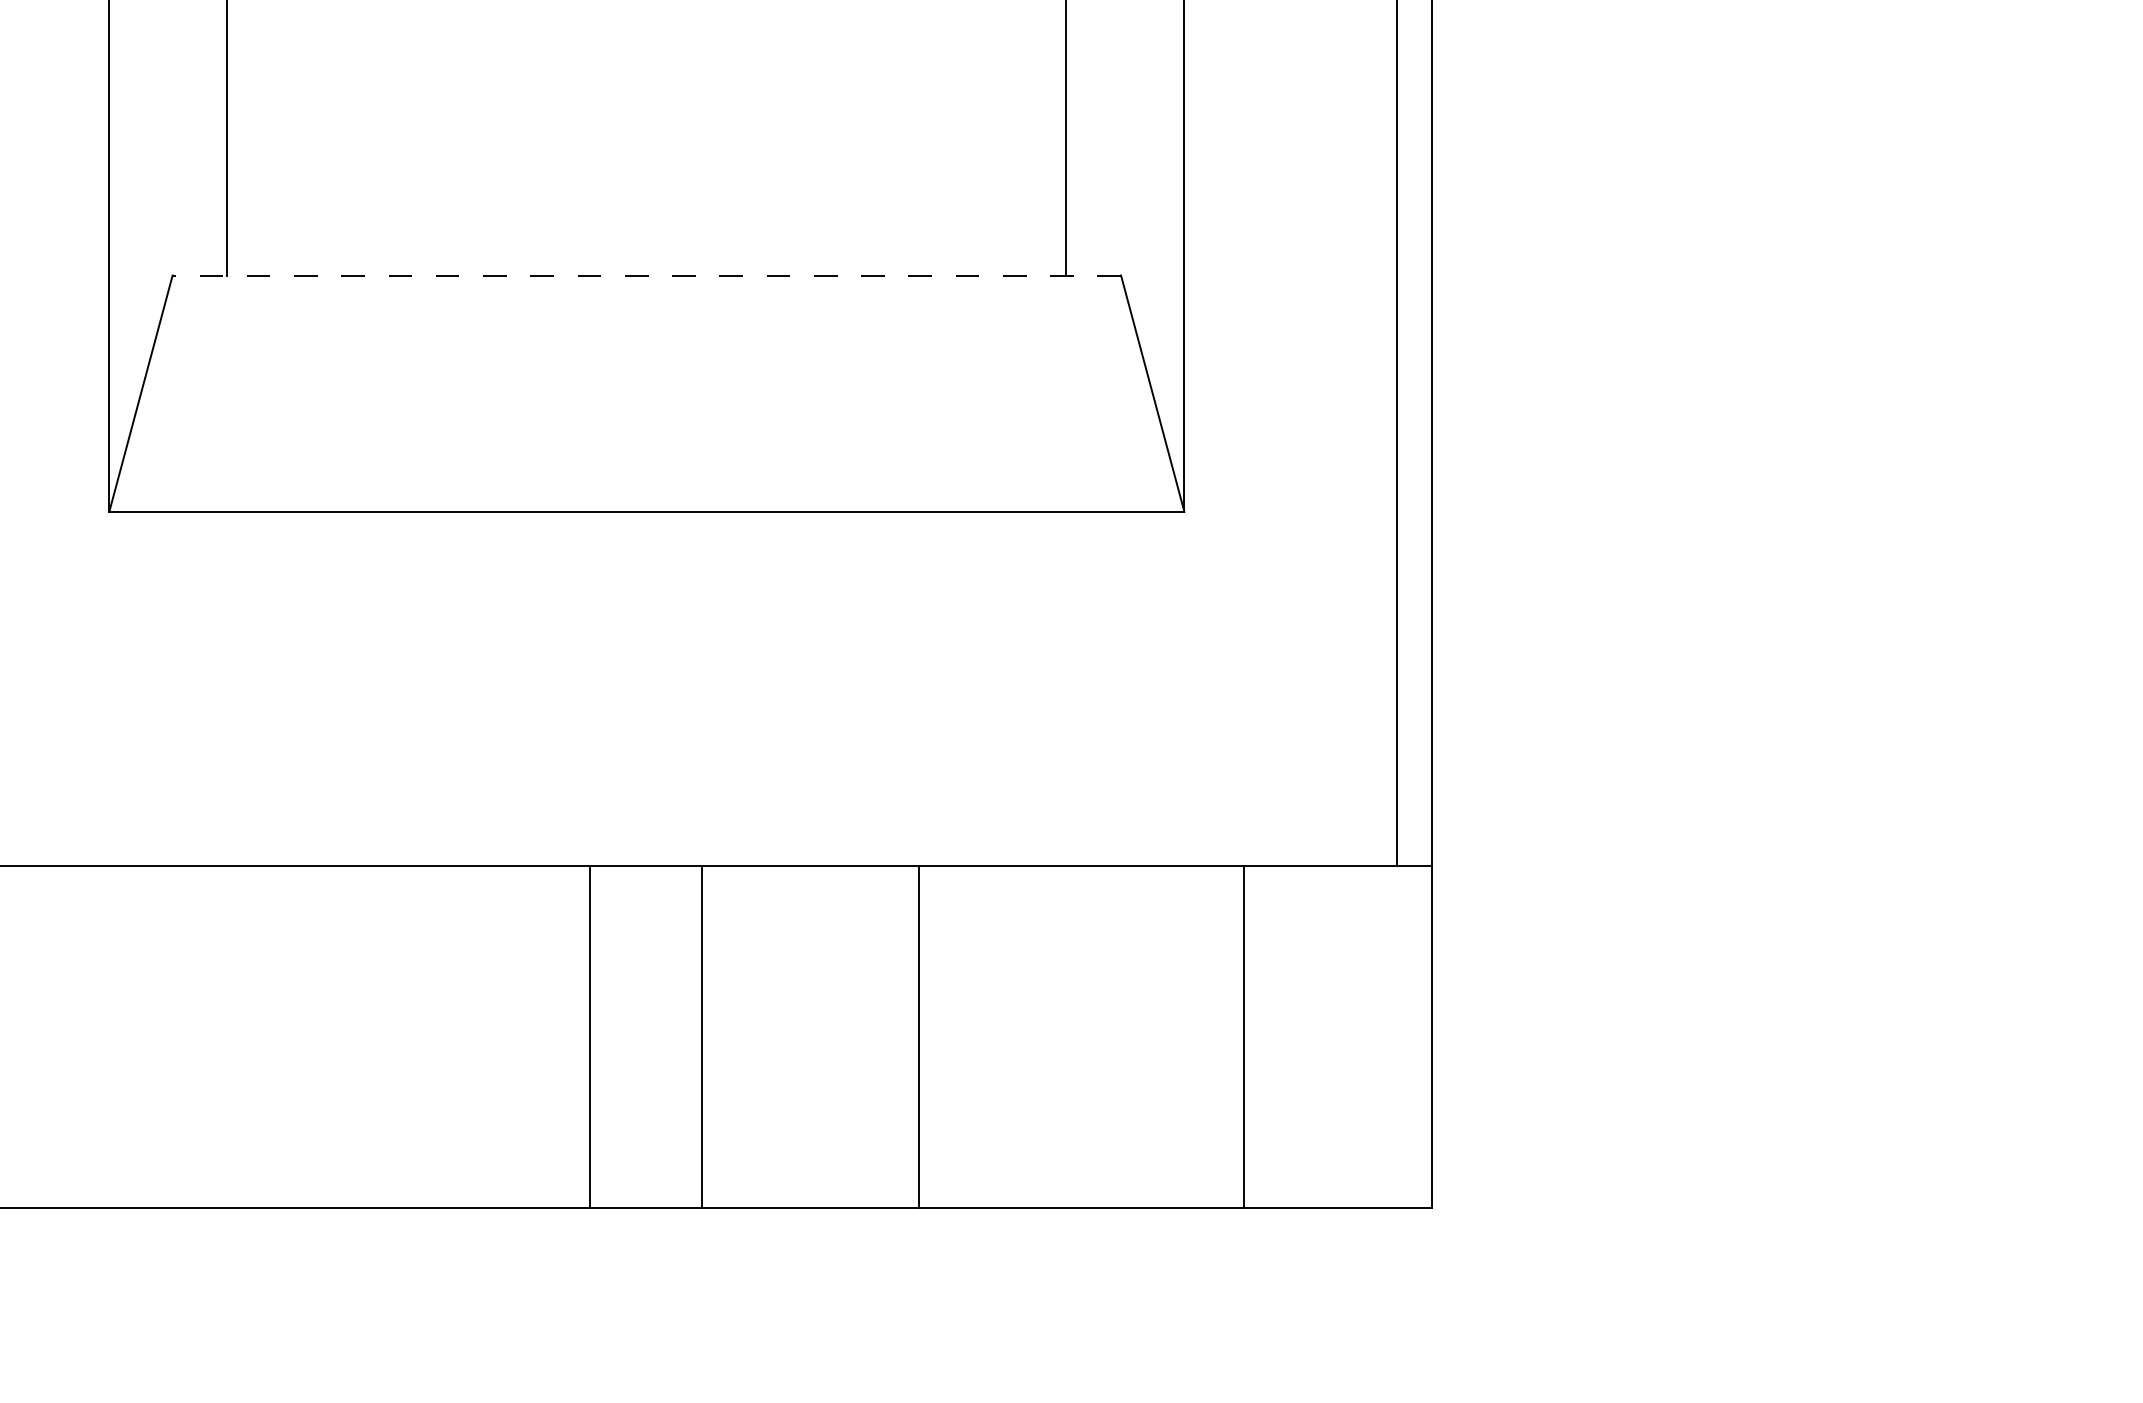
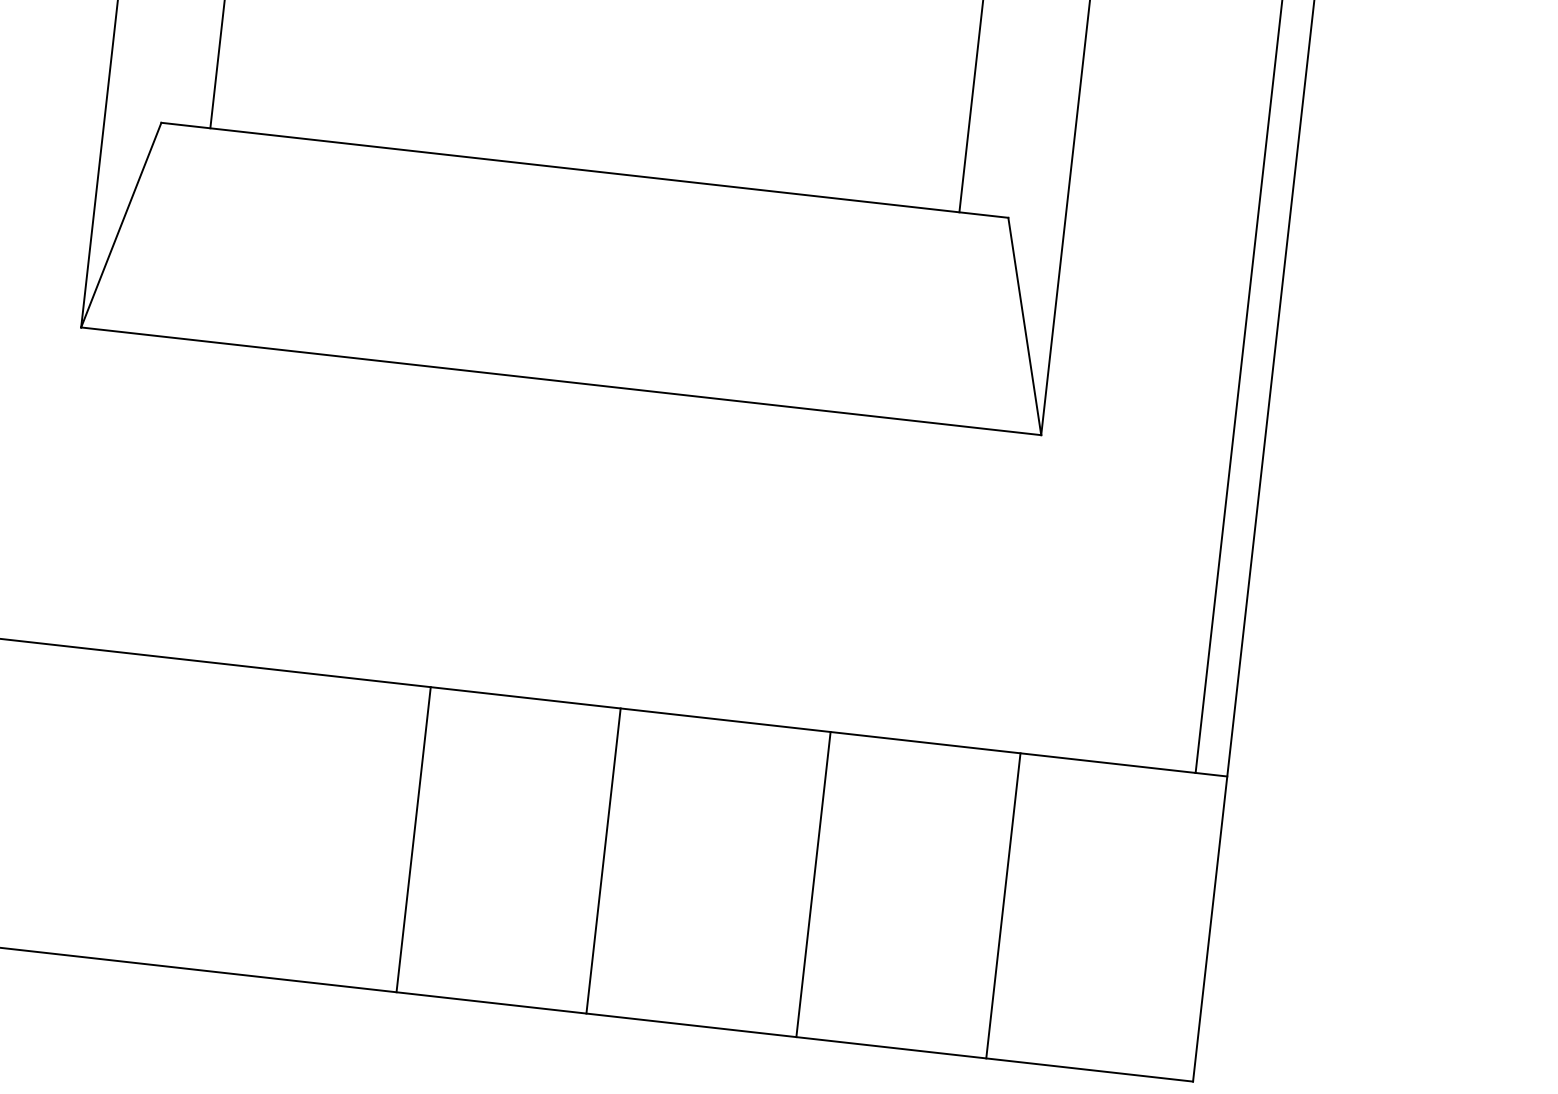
line: (646, 275) -> (584, 170), dashed -> solid
line: (589, 1036) -> (413, 839), moved
line: (702, 1036) -> (603, 860), moved
line: (919, 1036) -> (813, 884), moved
line: (1243, 1036) -> (1003, 905), moved

